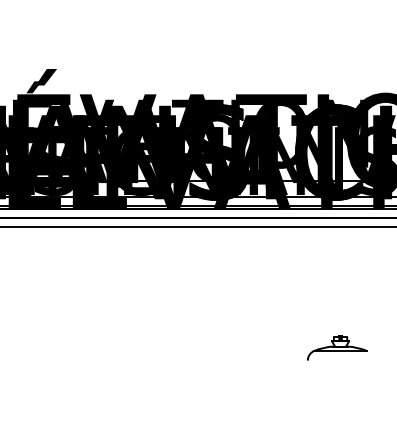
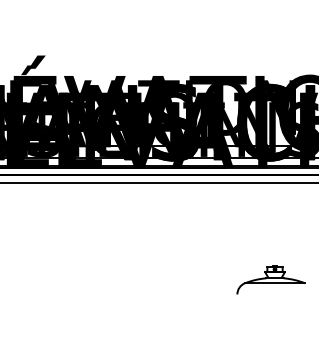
part: (336, 347) -> (270, 279), size x1.43

